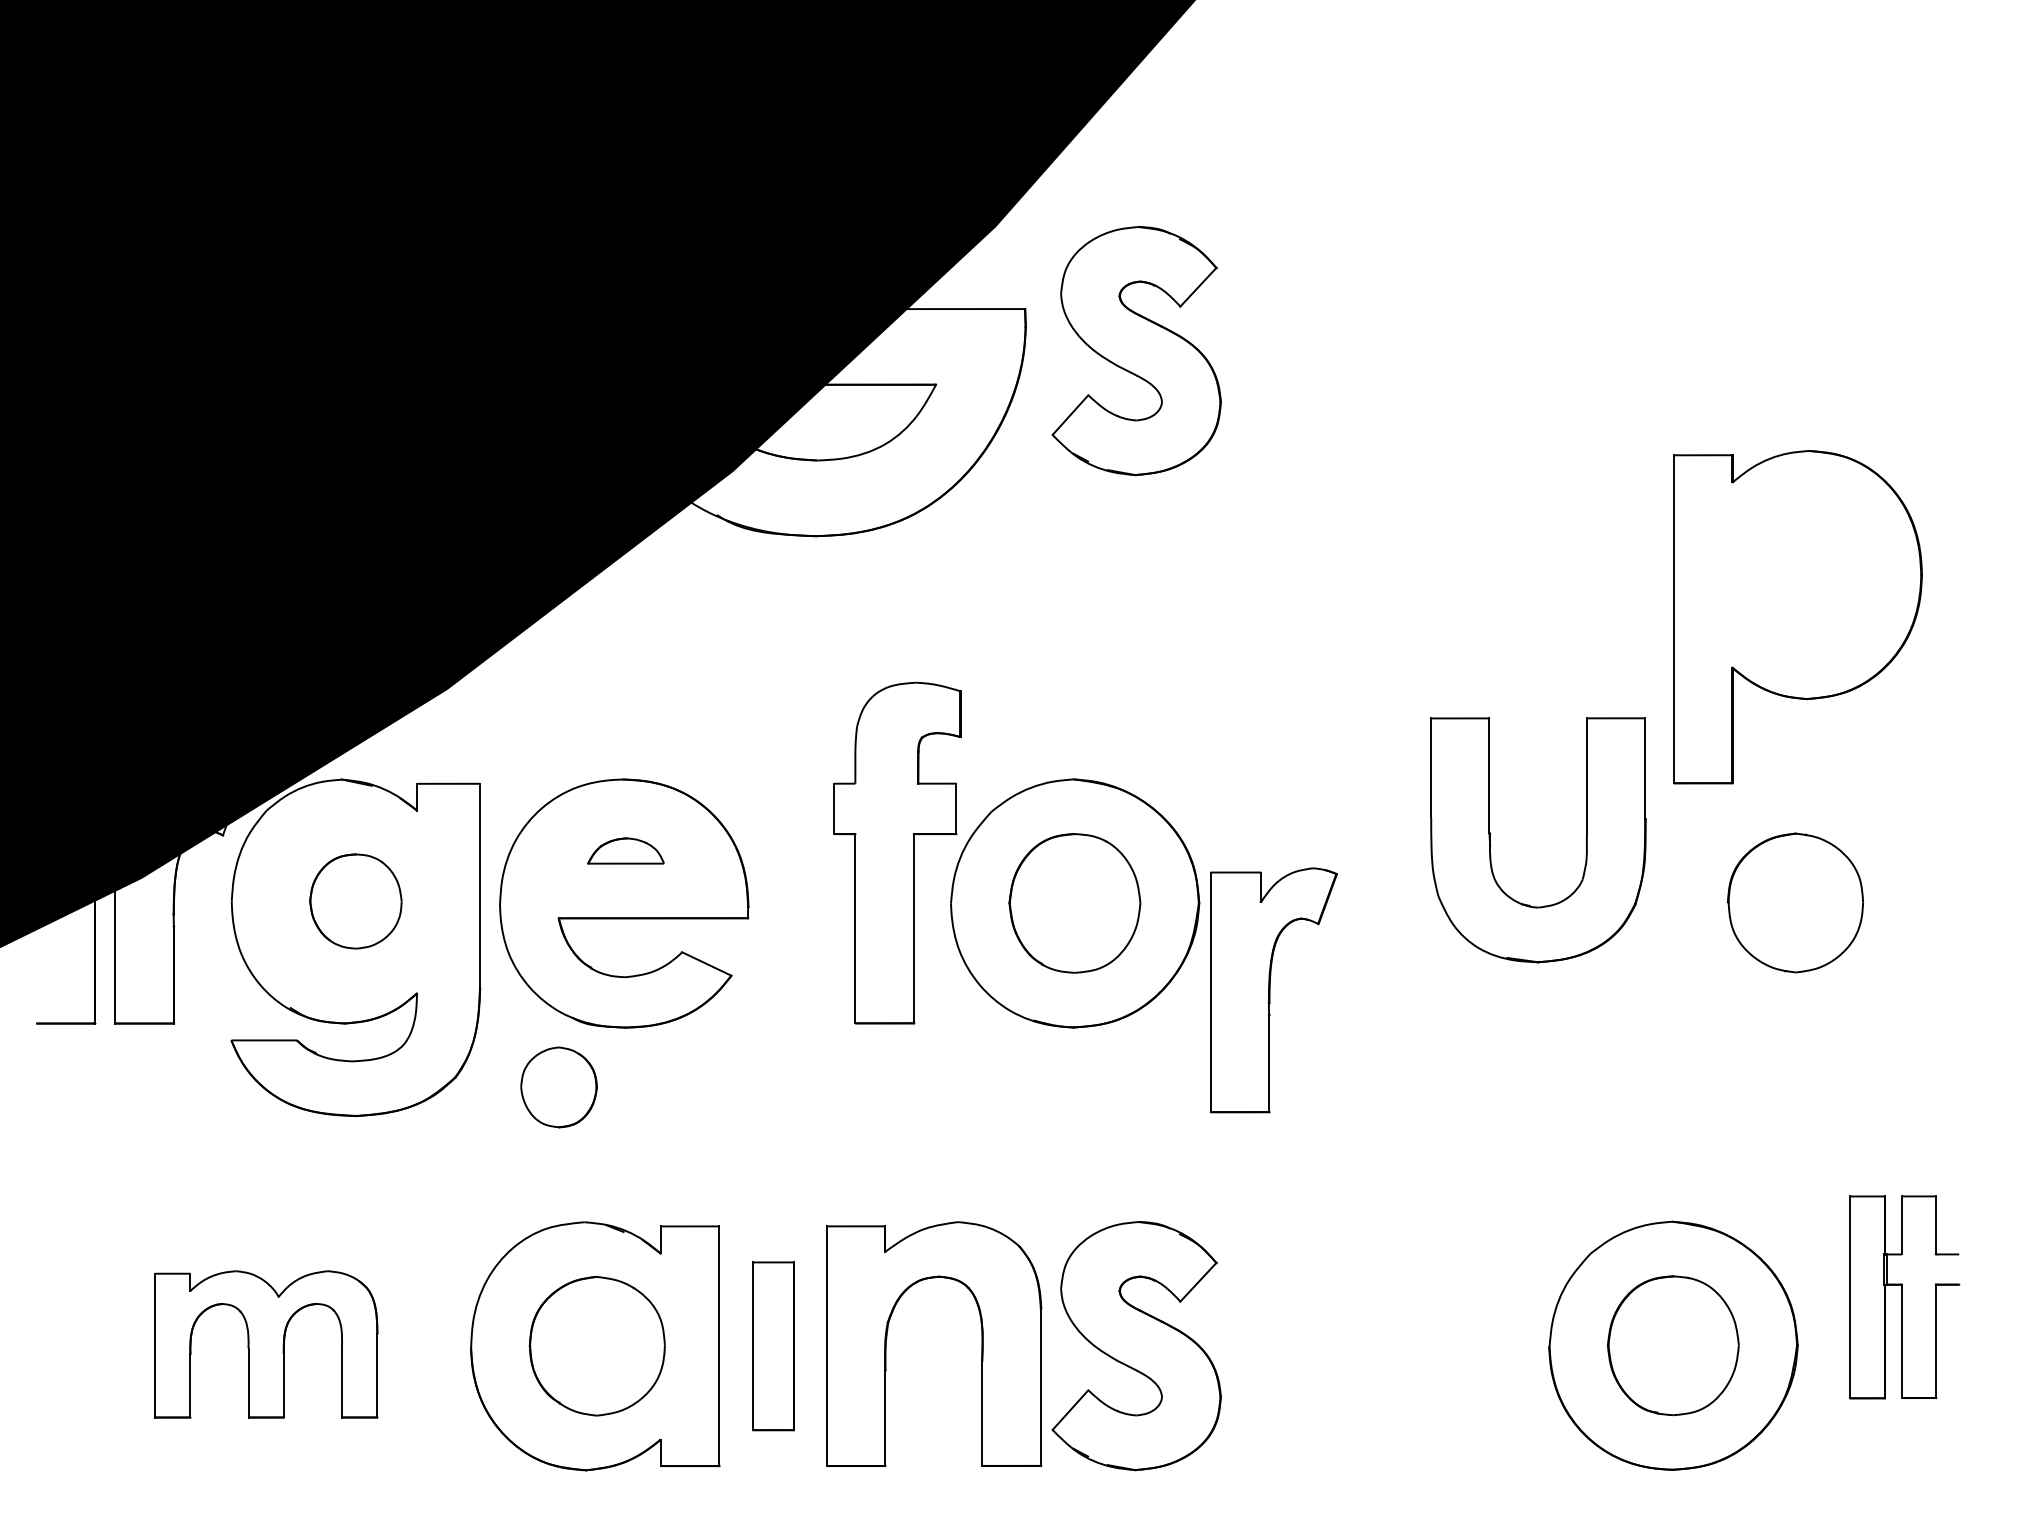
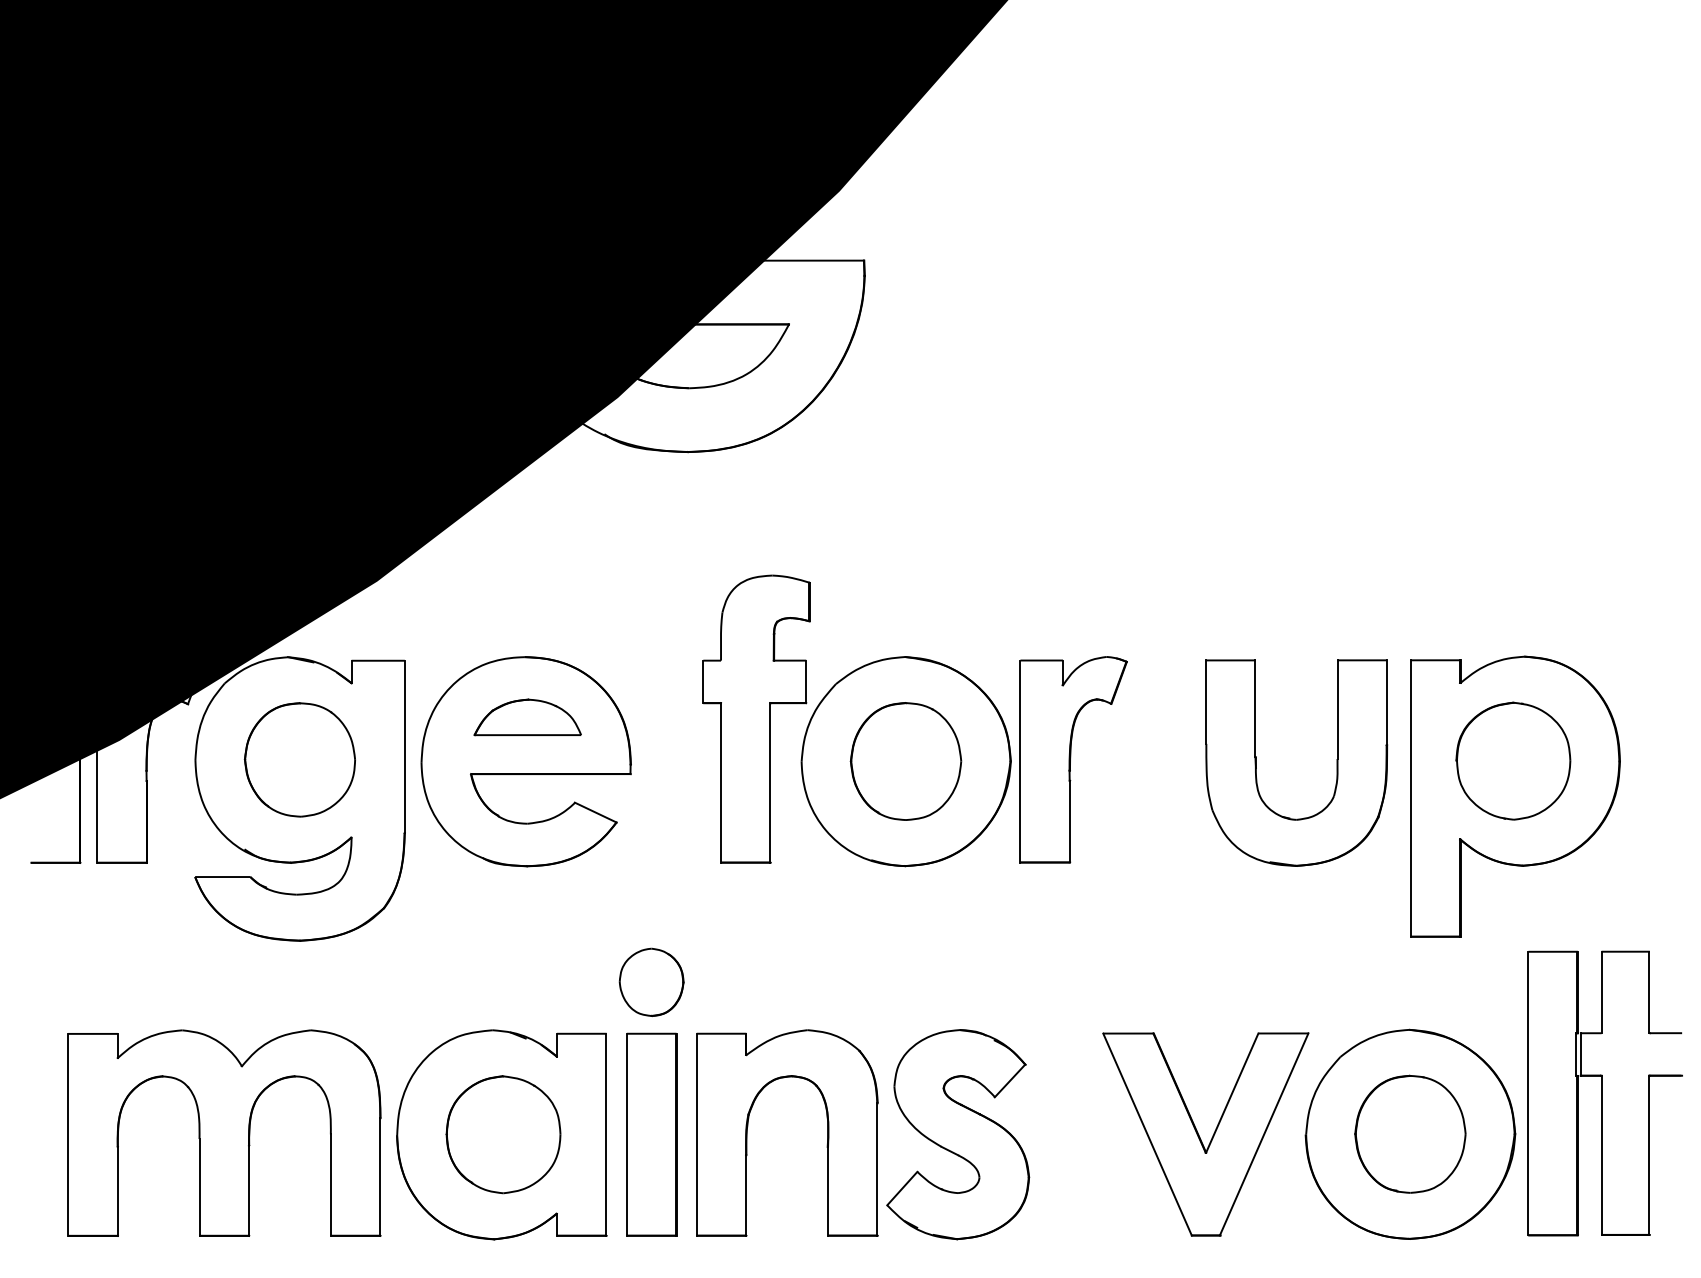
part: (1136, 351) -> (957, 296), removed
part: (1797, 617) -> (1515, 797), moved
part: (1491, 846) -> (1257, 768), moved
part: (625, 850) -> (527, 716), size x1.67
part: (355, 901) -> (299, 759), size x1.43
part: (1273, 990) -> (1073, 759), moved
part: (558, 1087) -> (651, 982), moved
part: (1904, 1297) -> (1605, 1093), size x1.67
part: (266, 1344) -> (224, 1133), size x1.67
part: (773, 1346) -> (652, 1134), size x1.43
part: (1423, 1347) -> (1199, 1135), added

